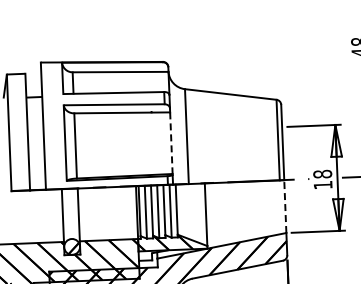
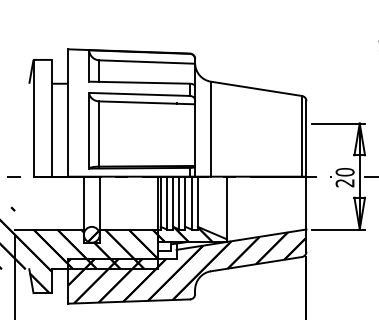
line: (171, 143) -> (195, 135), dashed -> solid
text: (322, 179) -> (344, 177), 18 -> 20
line: (285, 206) -> (306, 202), dashed -> solid

